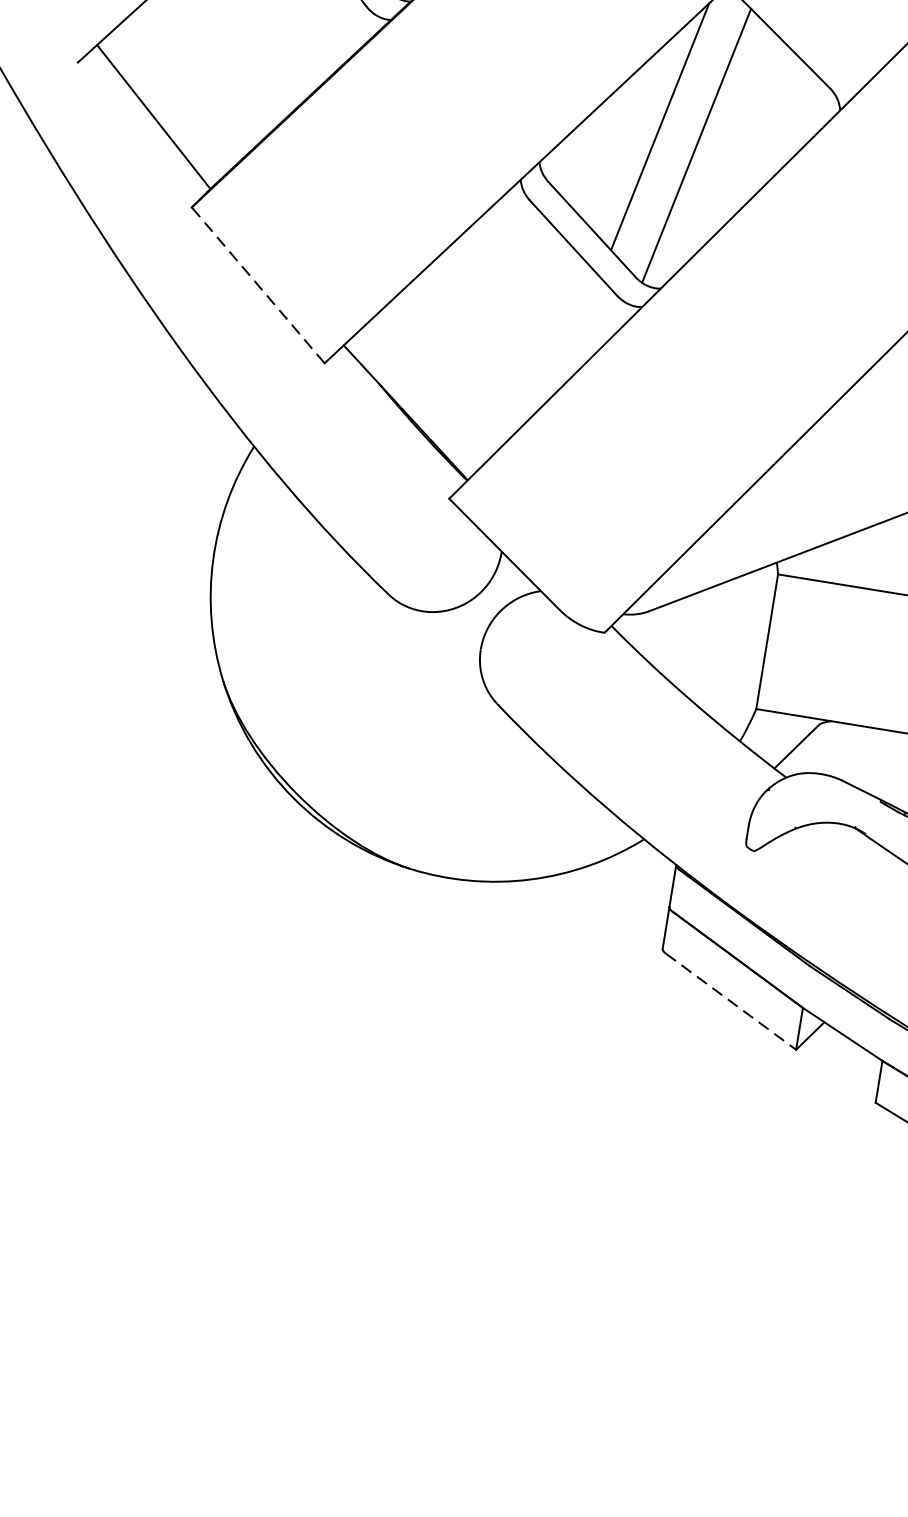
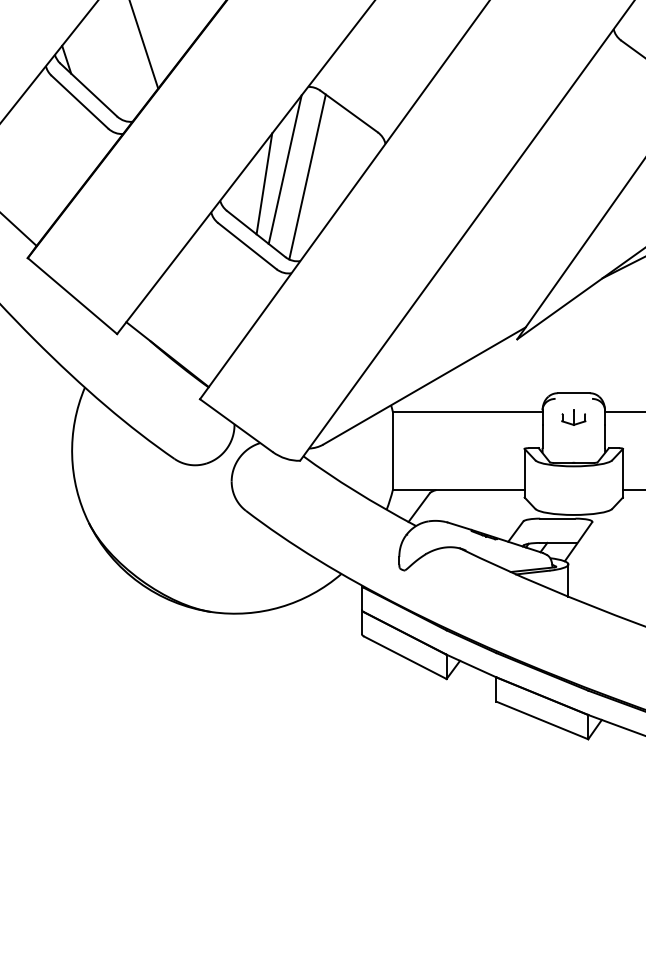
line: (620, 144) -> (264, 183), added
line: (258, 286) -> (72, 296), dashed -> solid
line: (730, 1002) -> (405, 658), dashed -> solid

